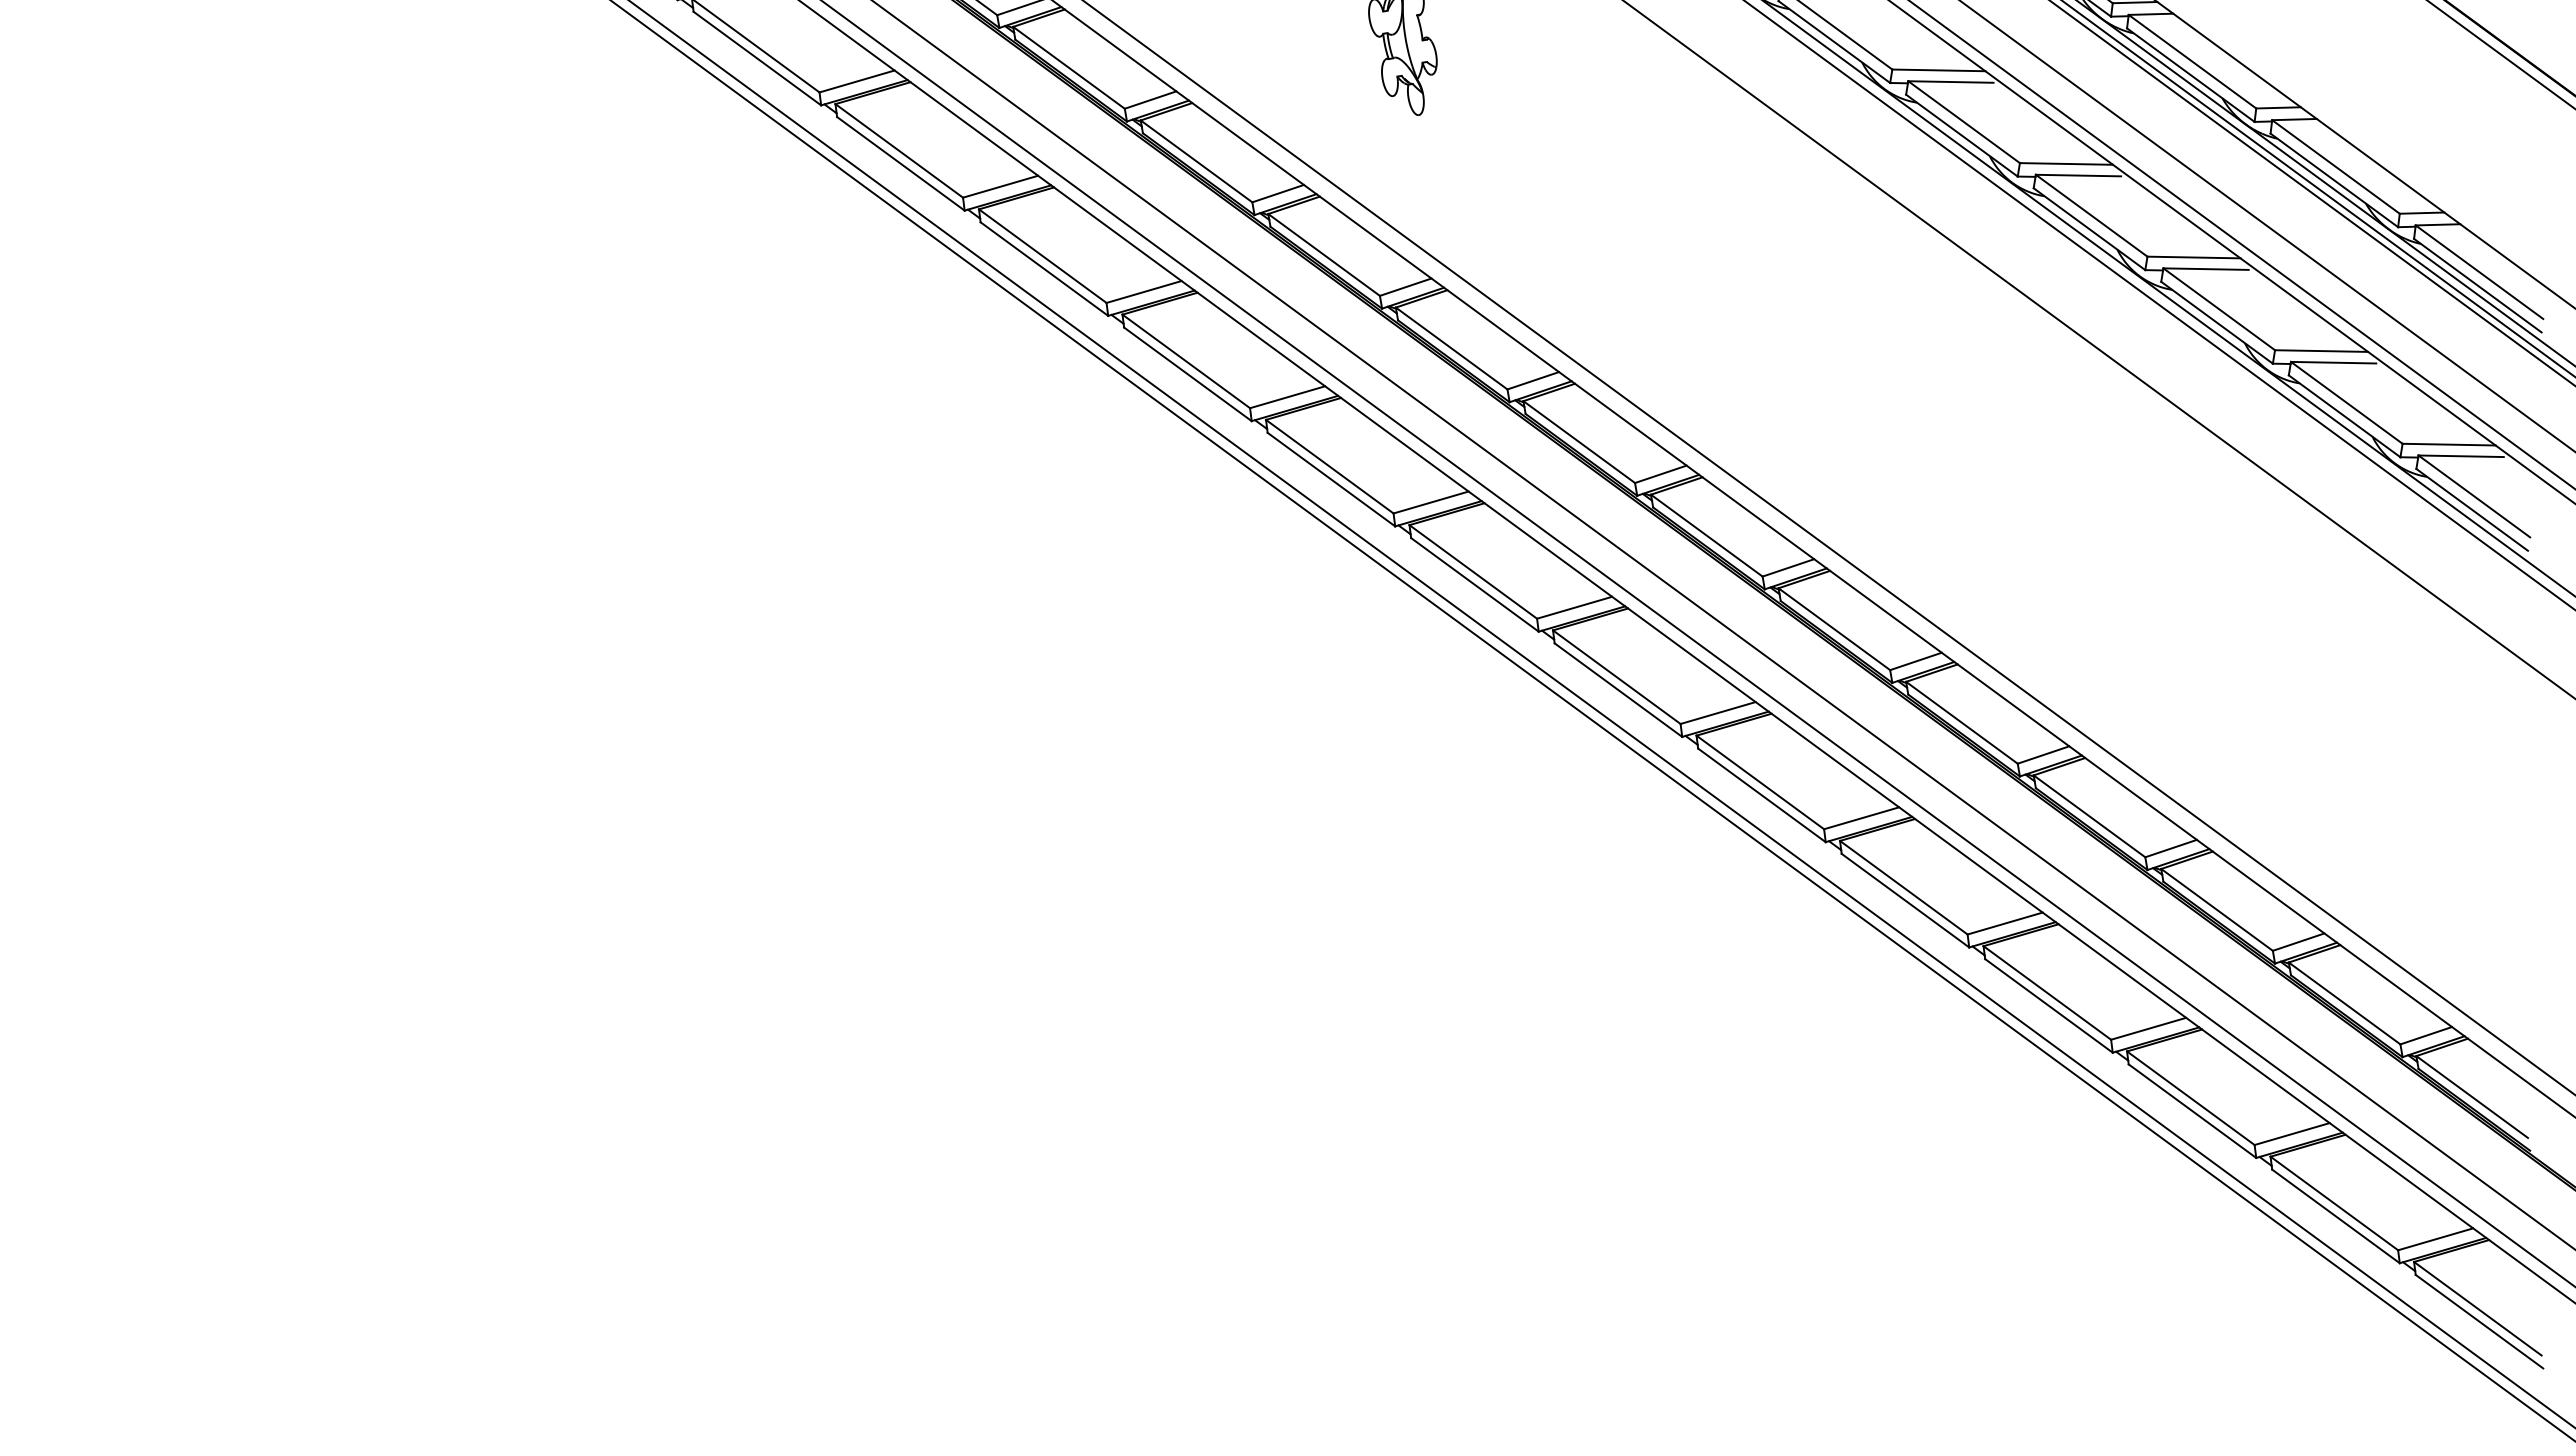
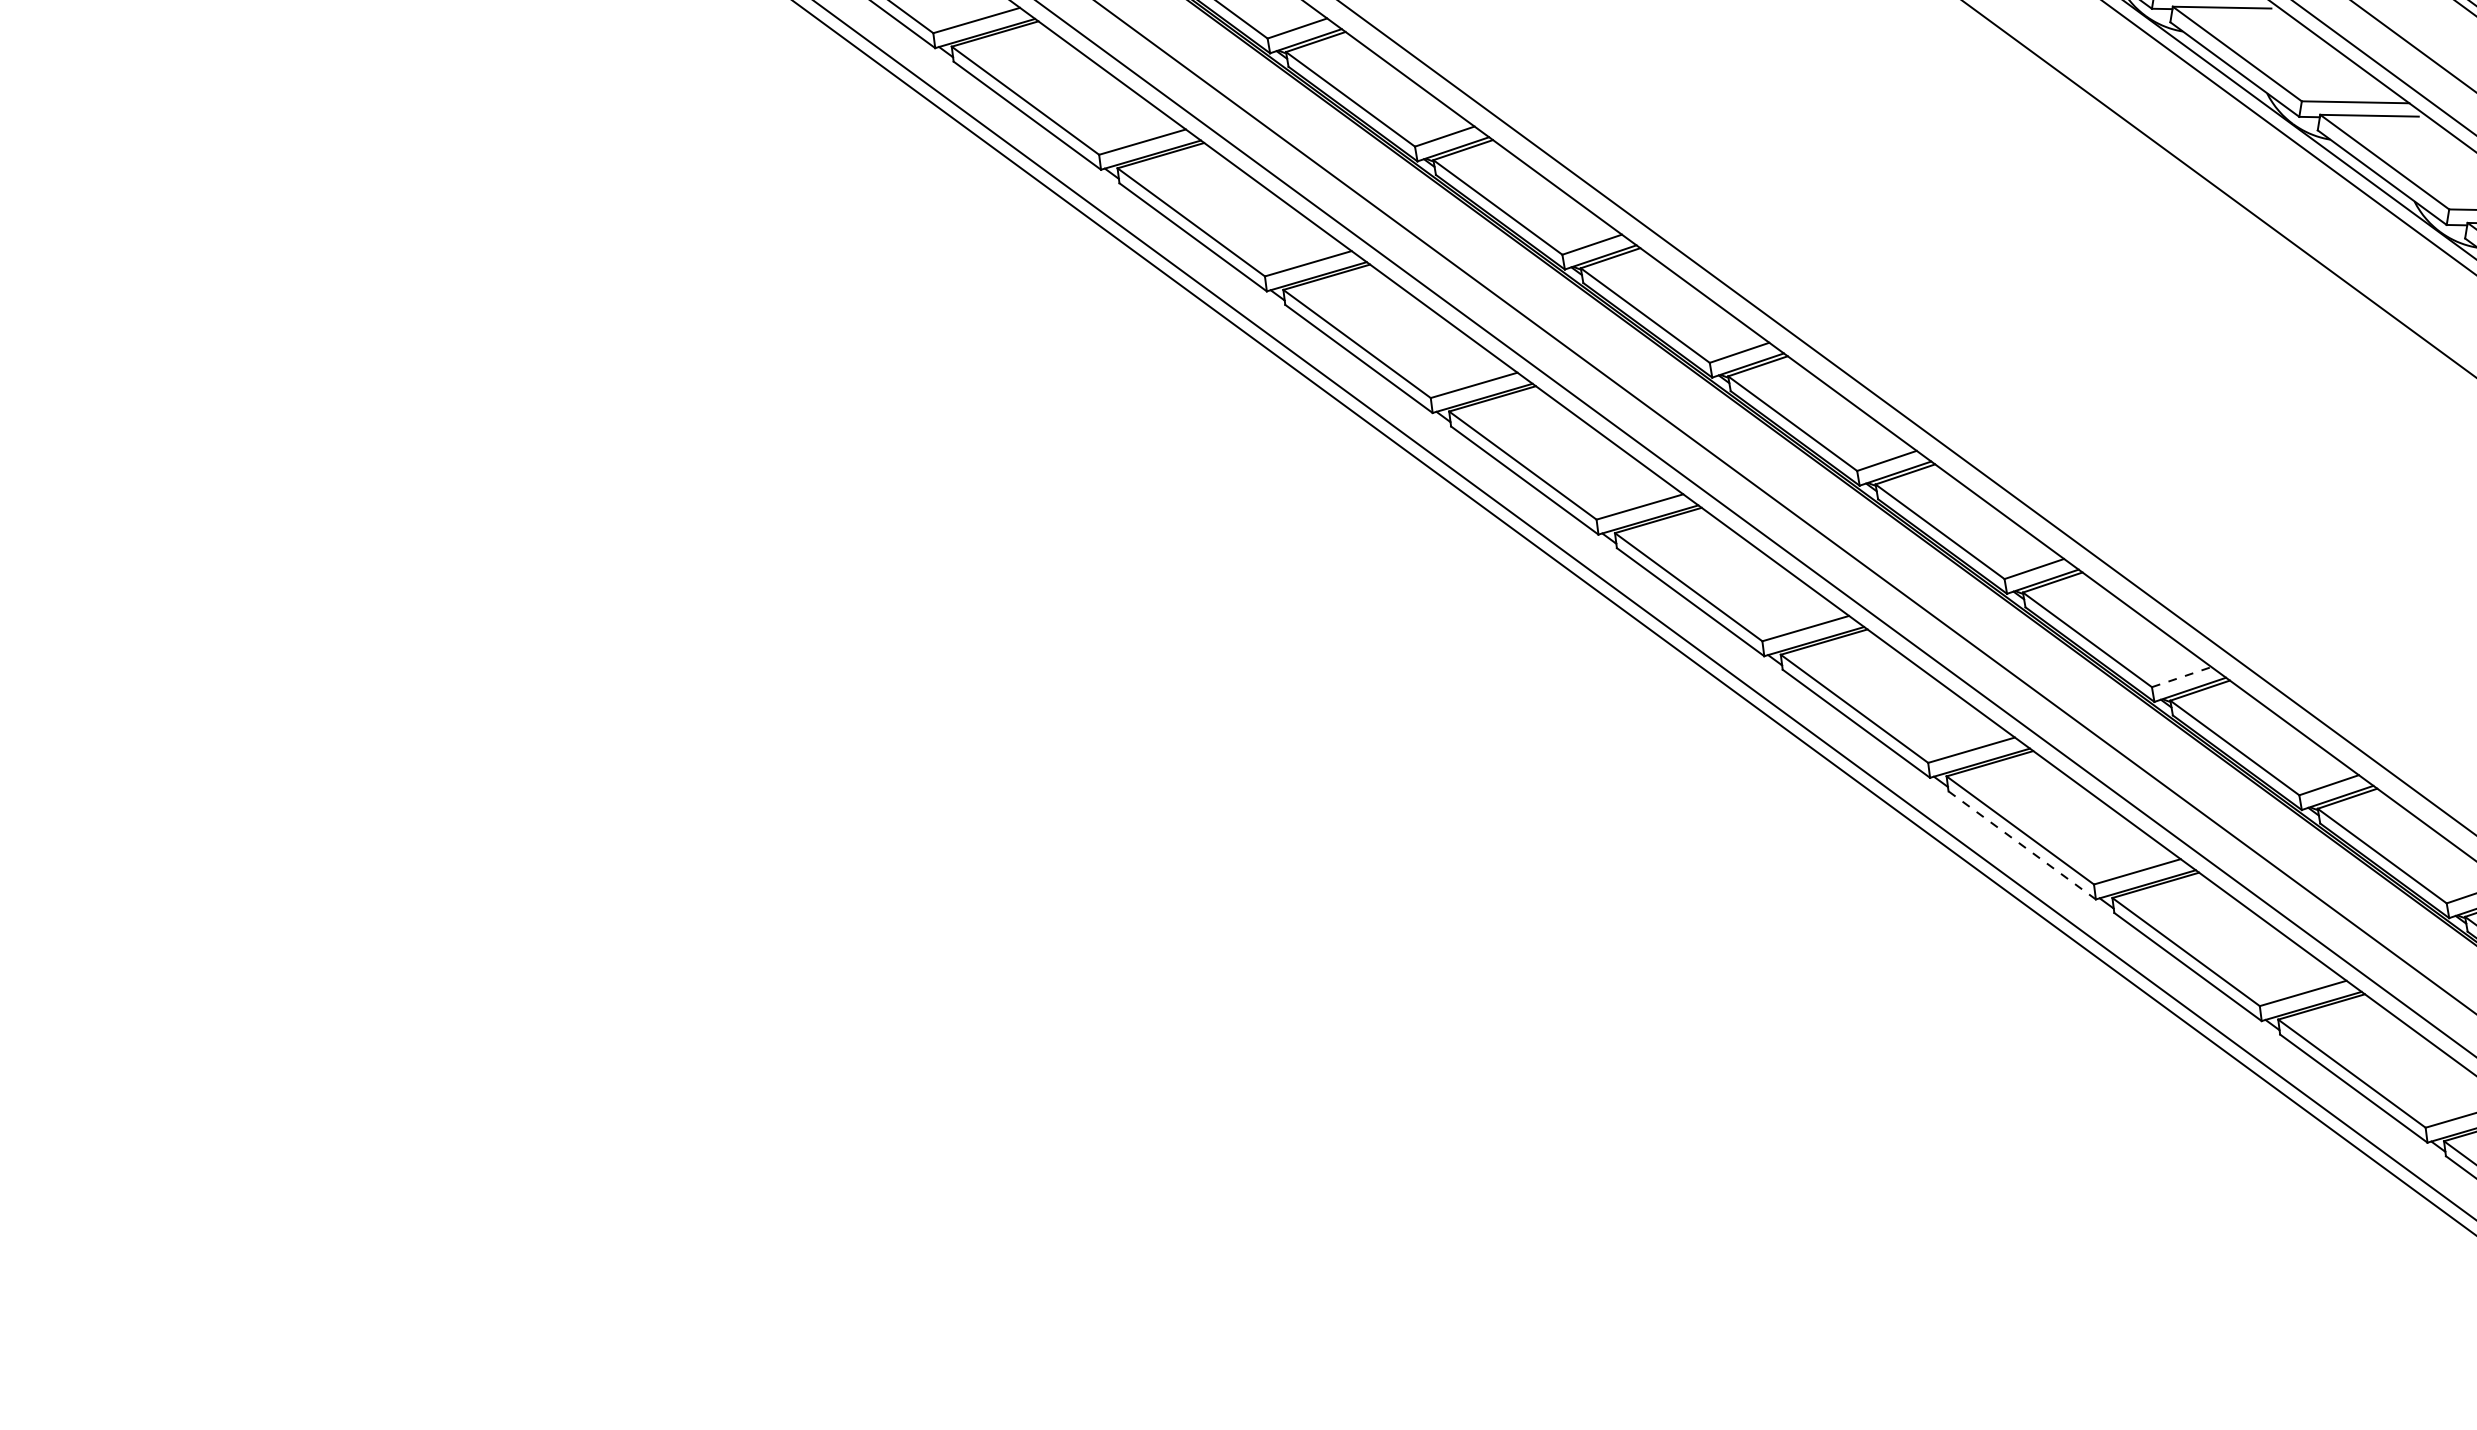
line: (2044, 754) -> (2182, 676), solid -> dashed
line: (1905, 900) -> (2022, 845), solid -> dashed

